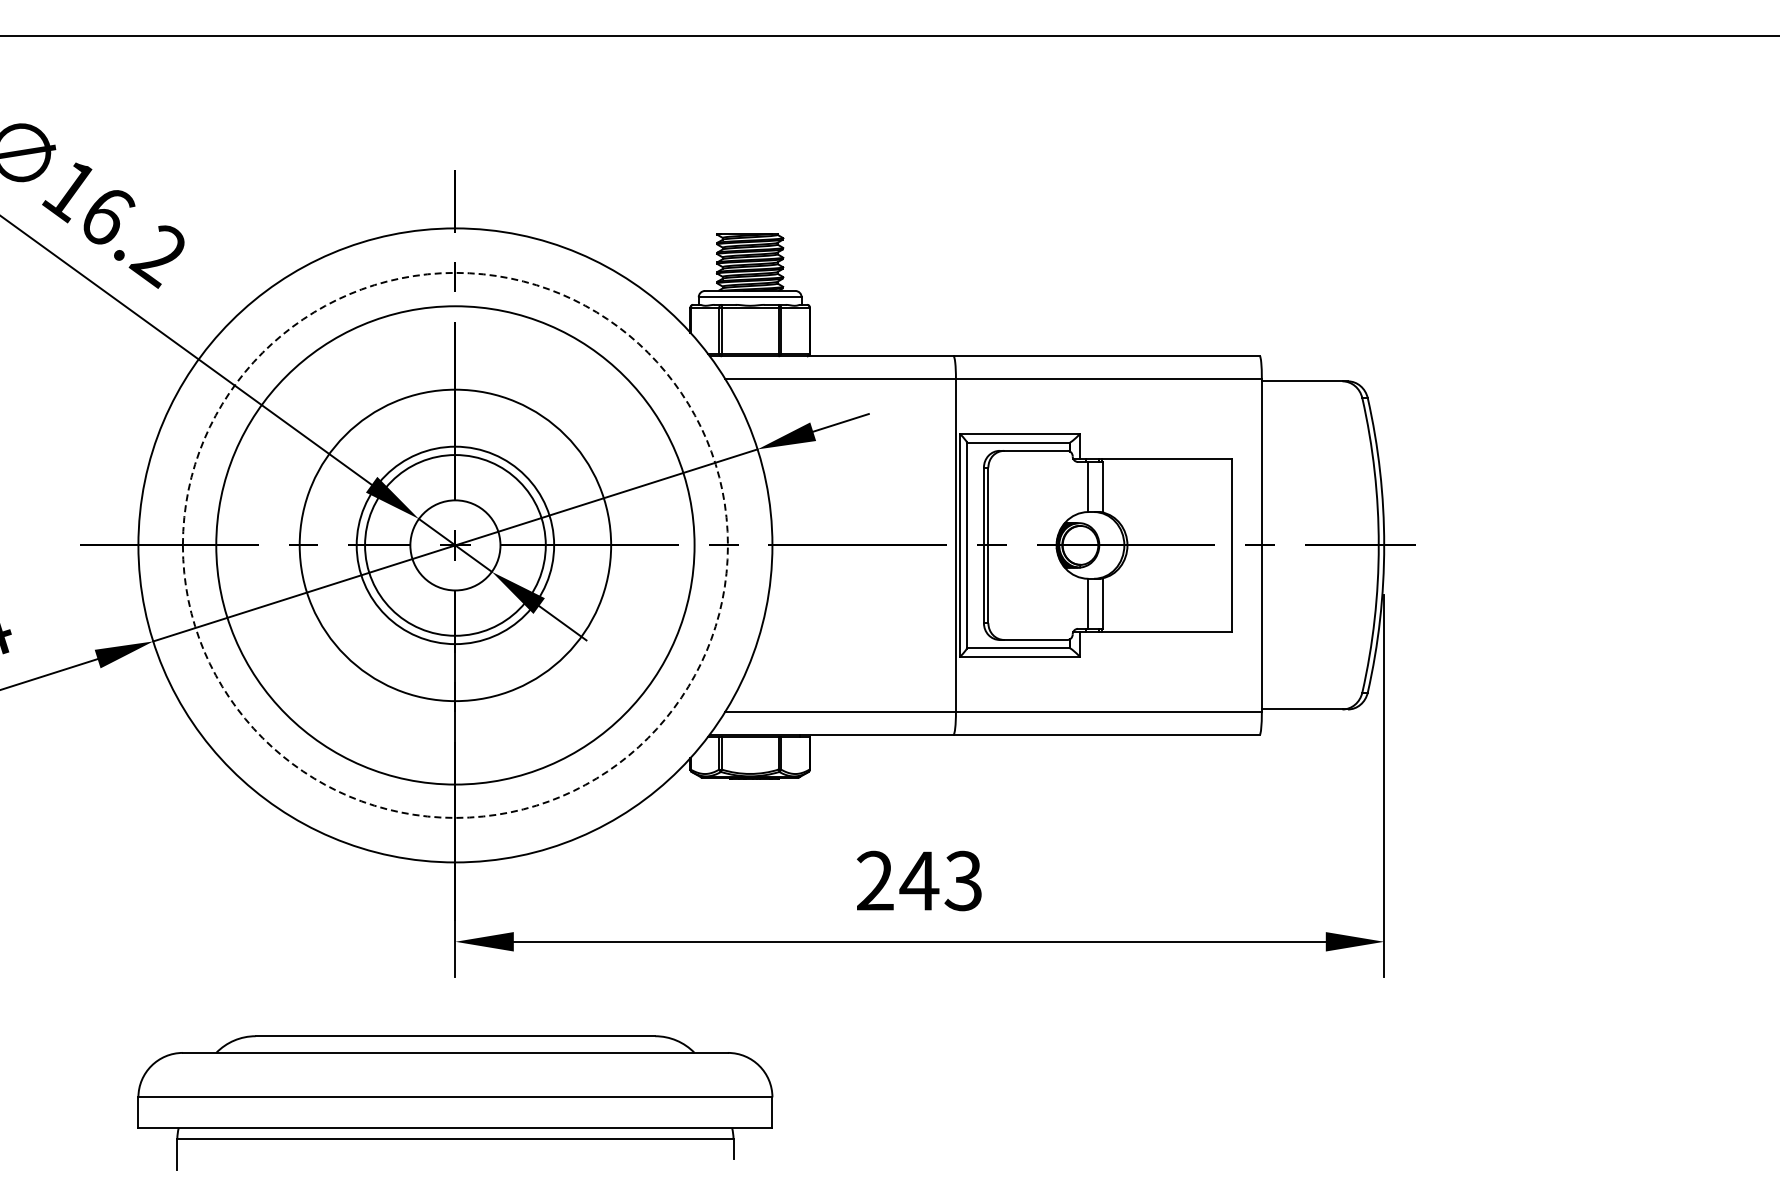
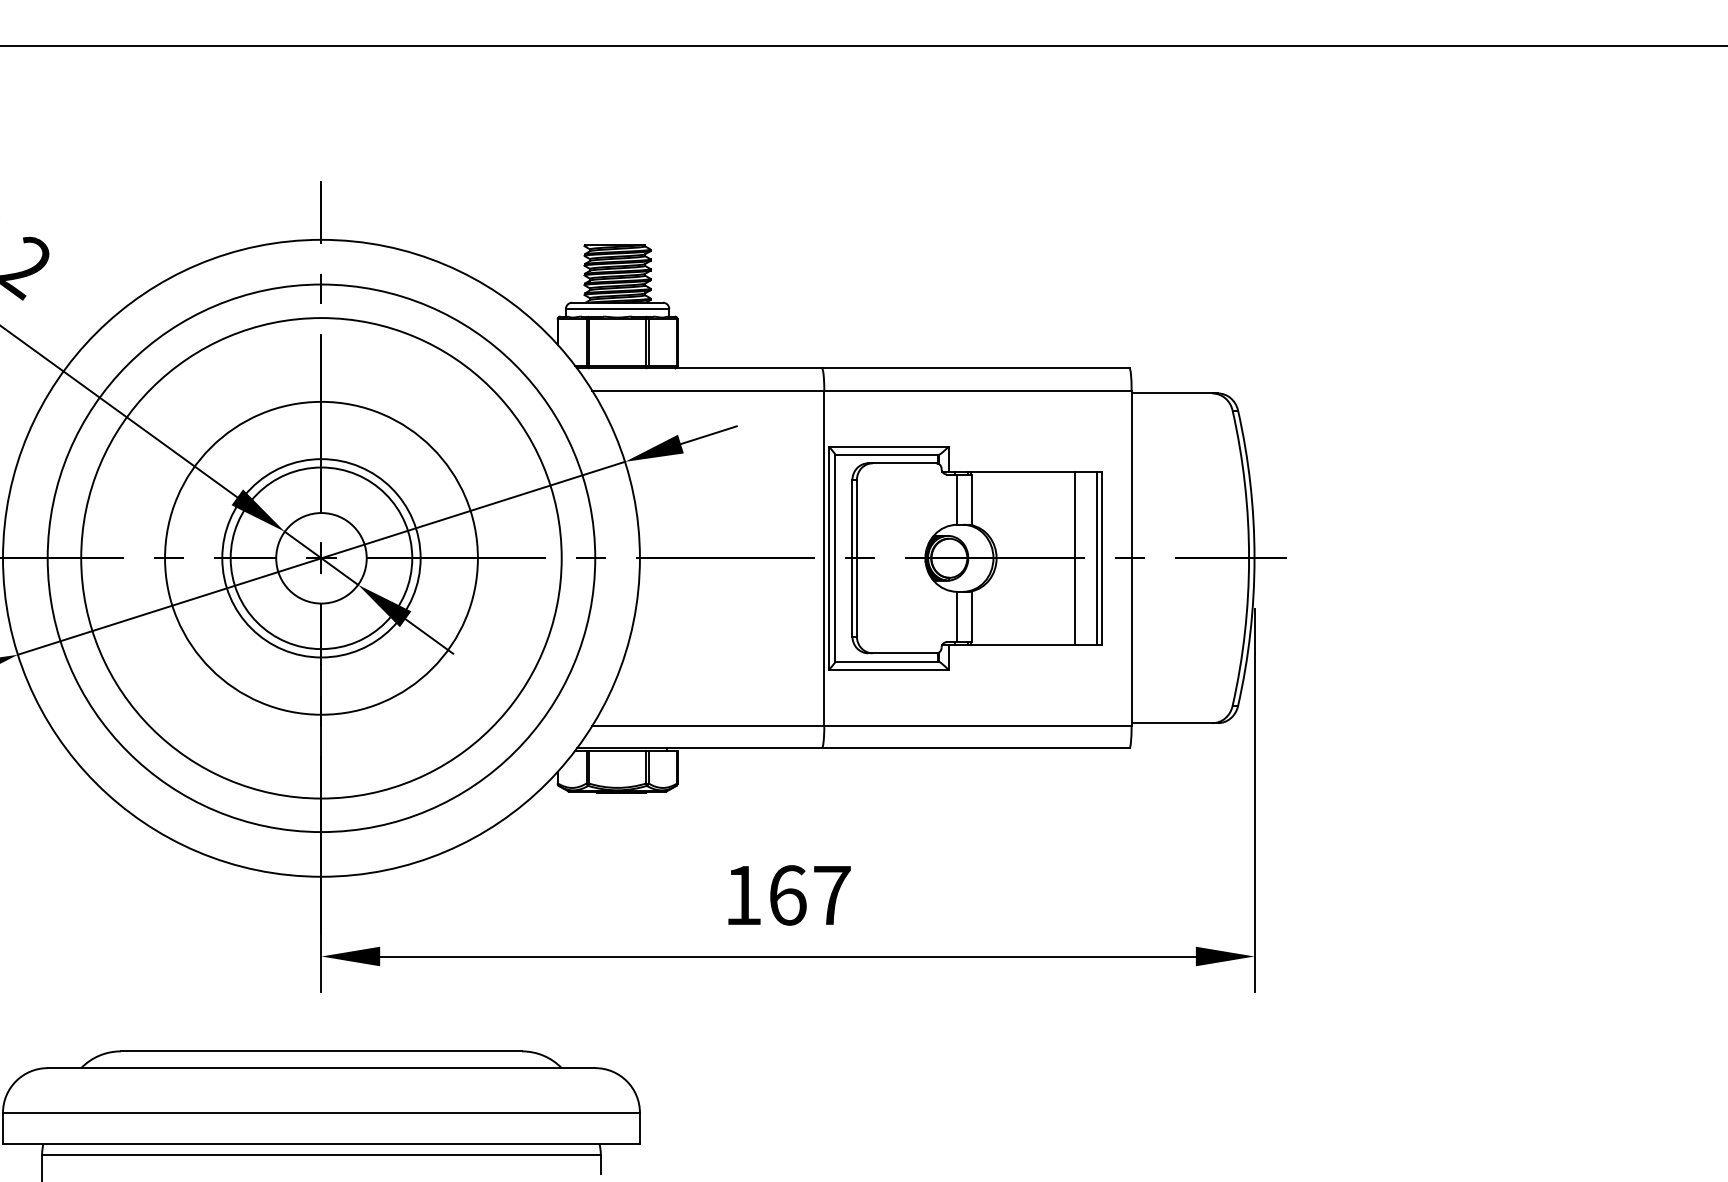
circle: (454, 544) -> (320, 557), dashed -> solid
line: (1205, 545) -> (1074, 558), added
line: (1227, 545) -> (1097, 558), added
text: (919, 880) -> (787, 894), 243 -> 167

